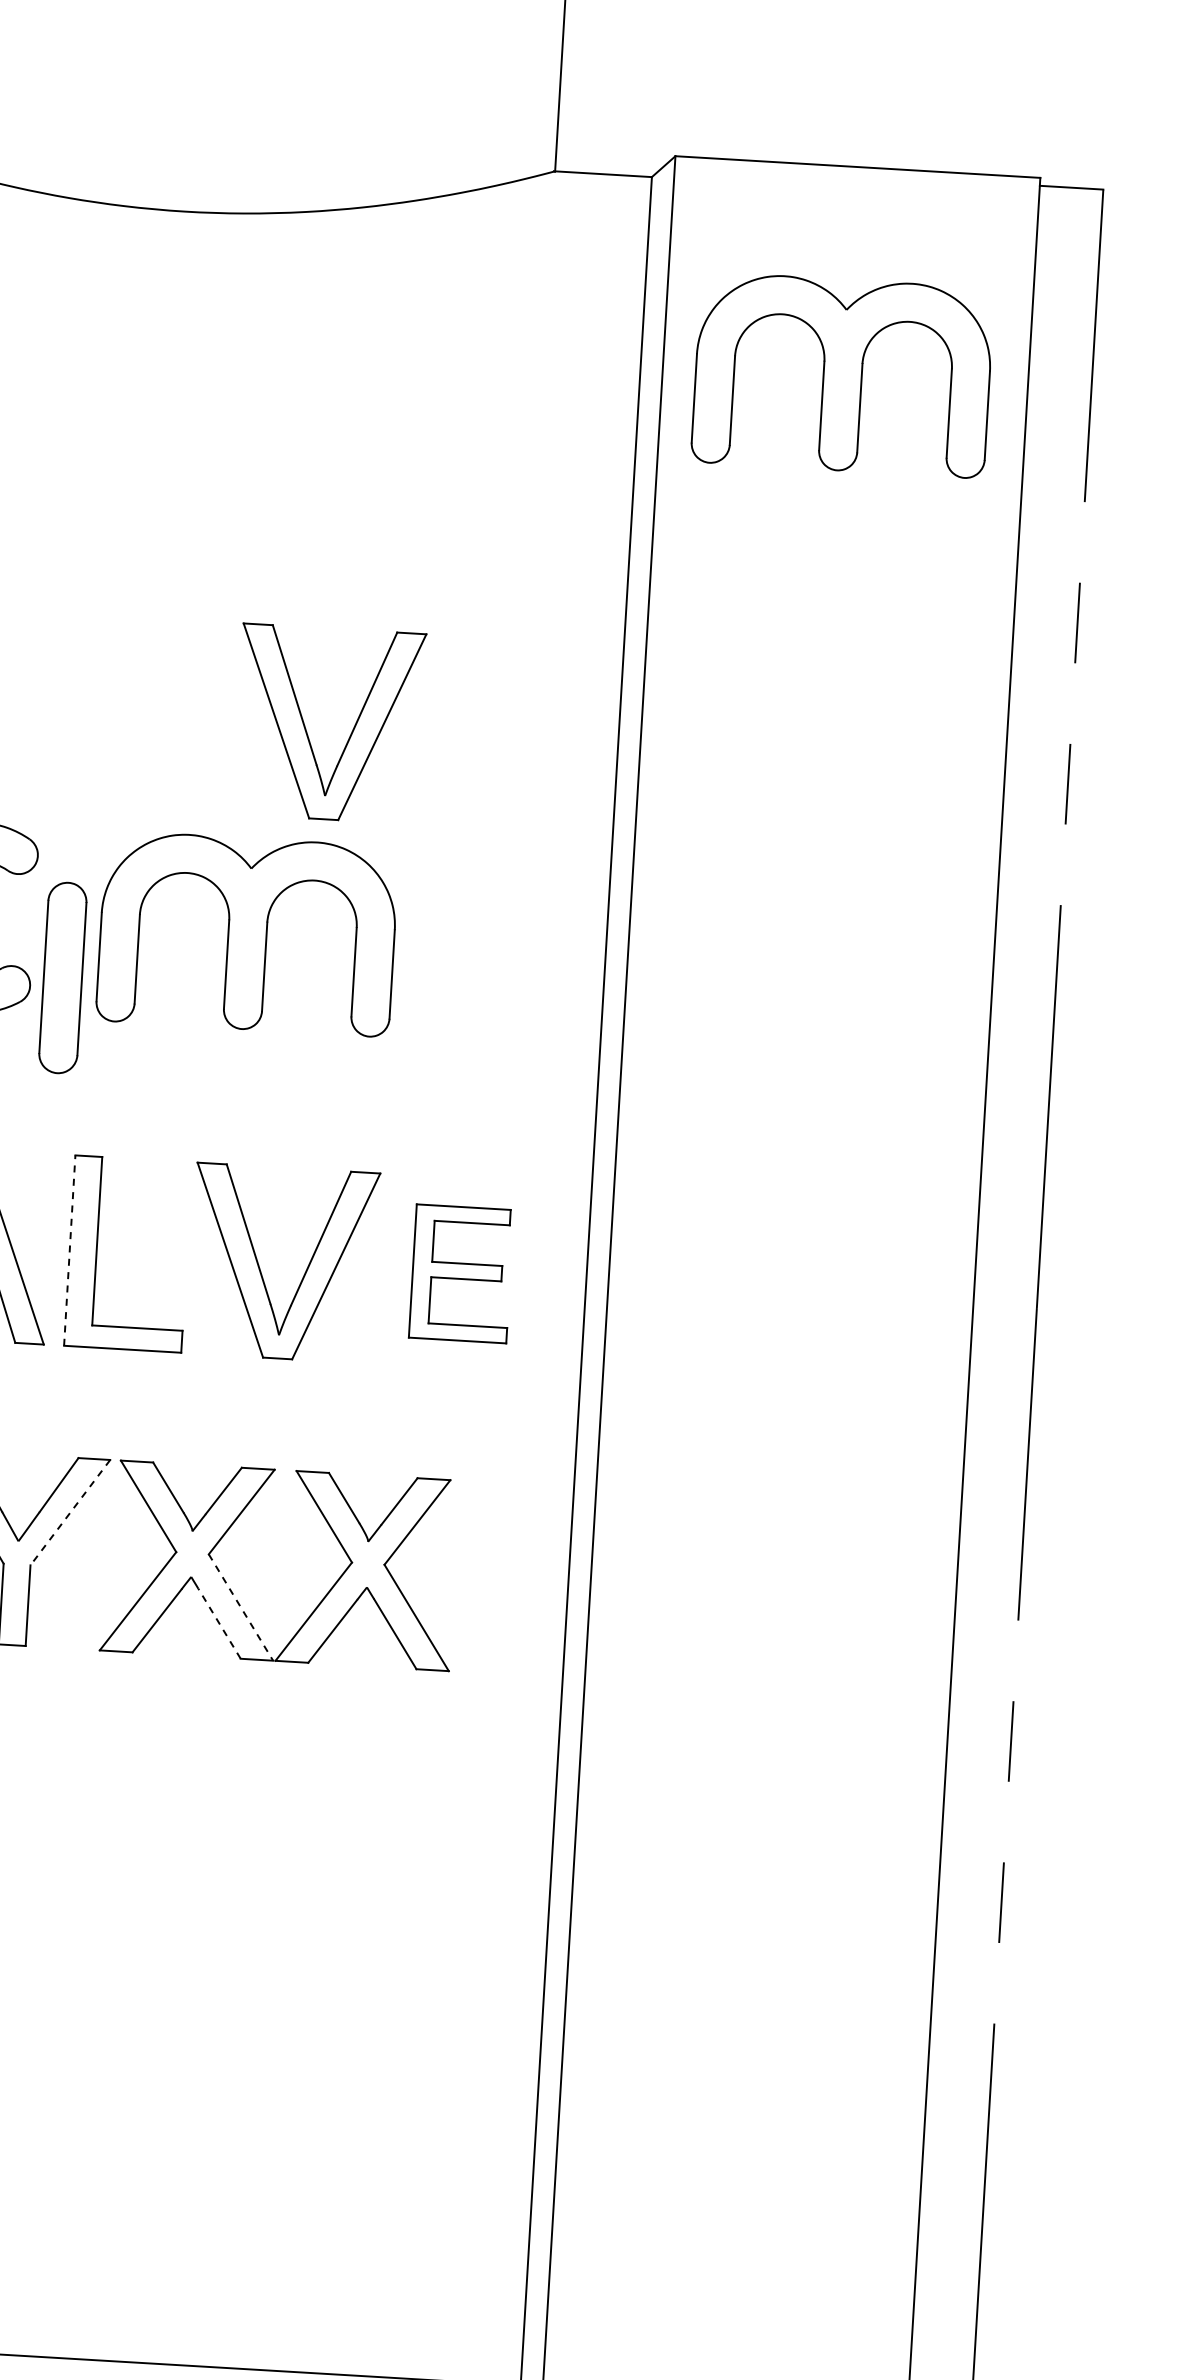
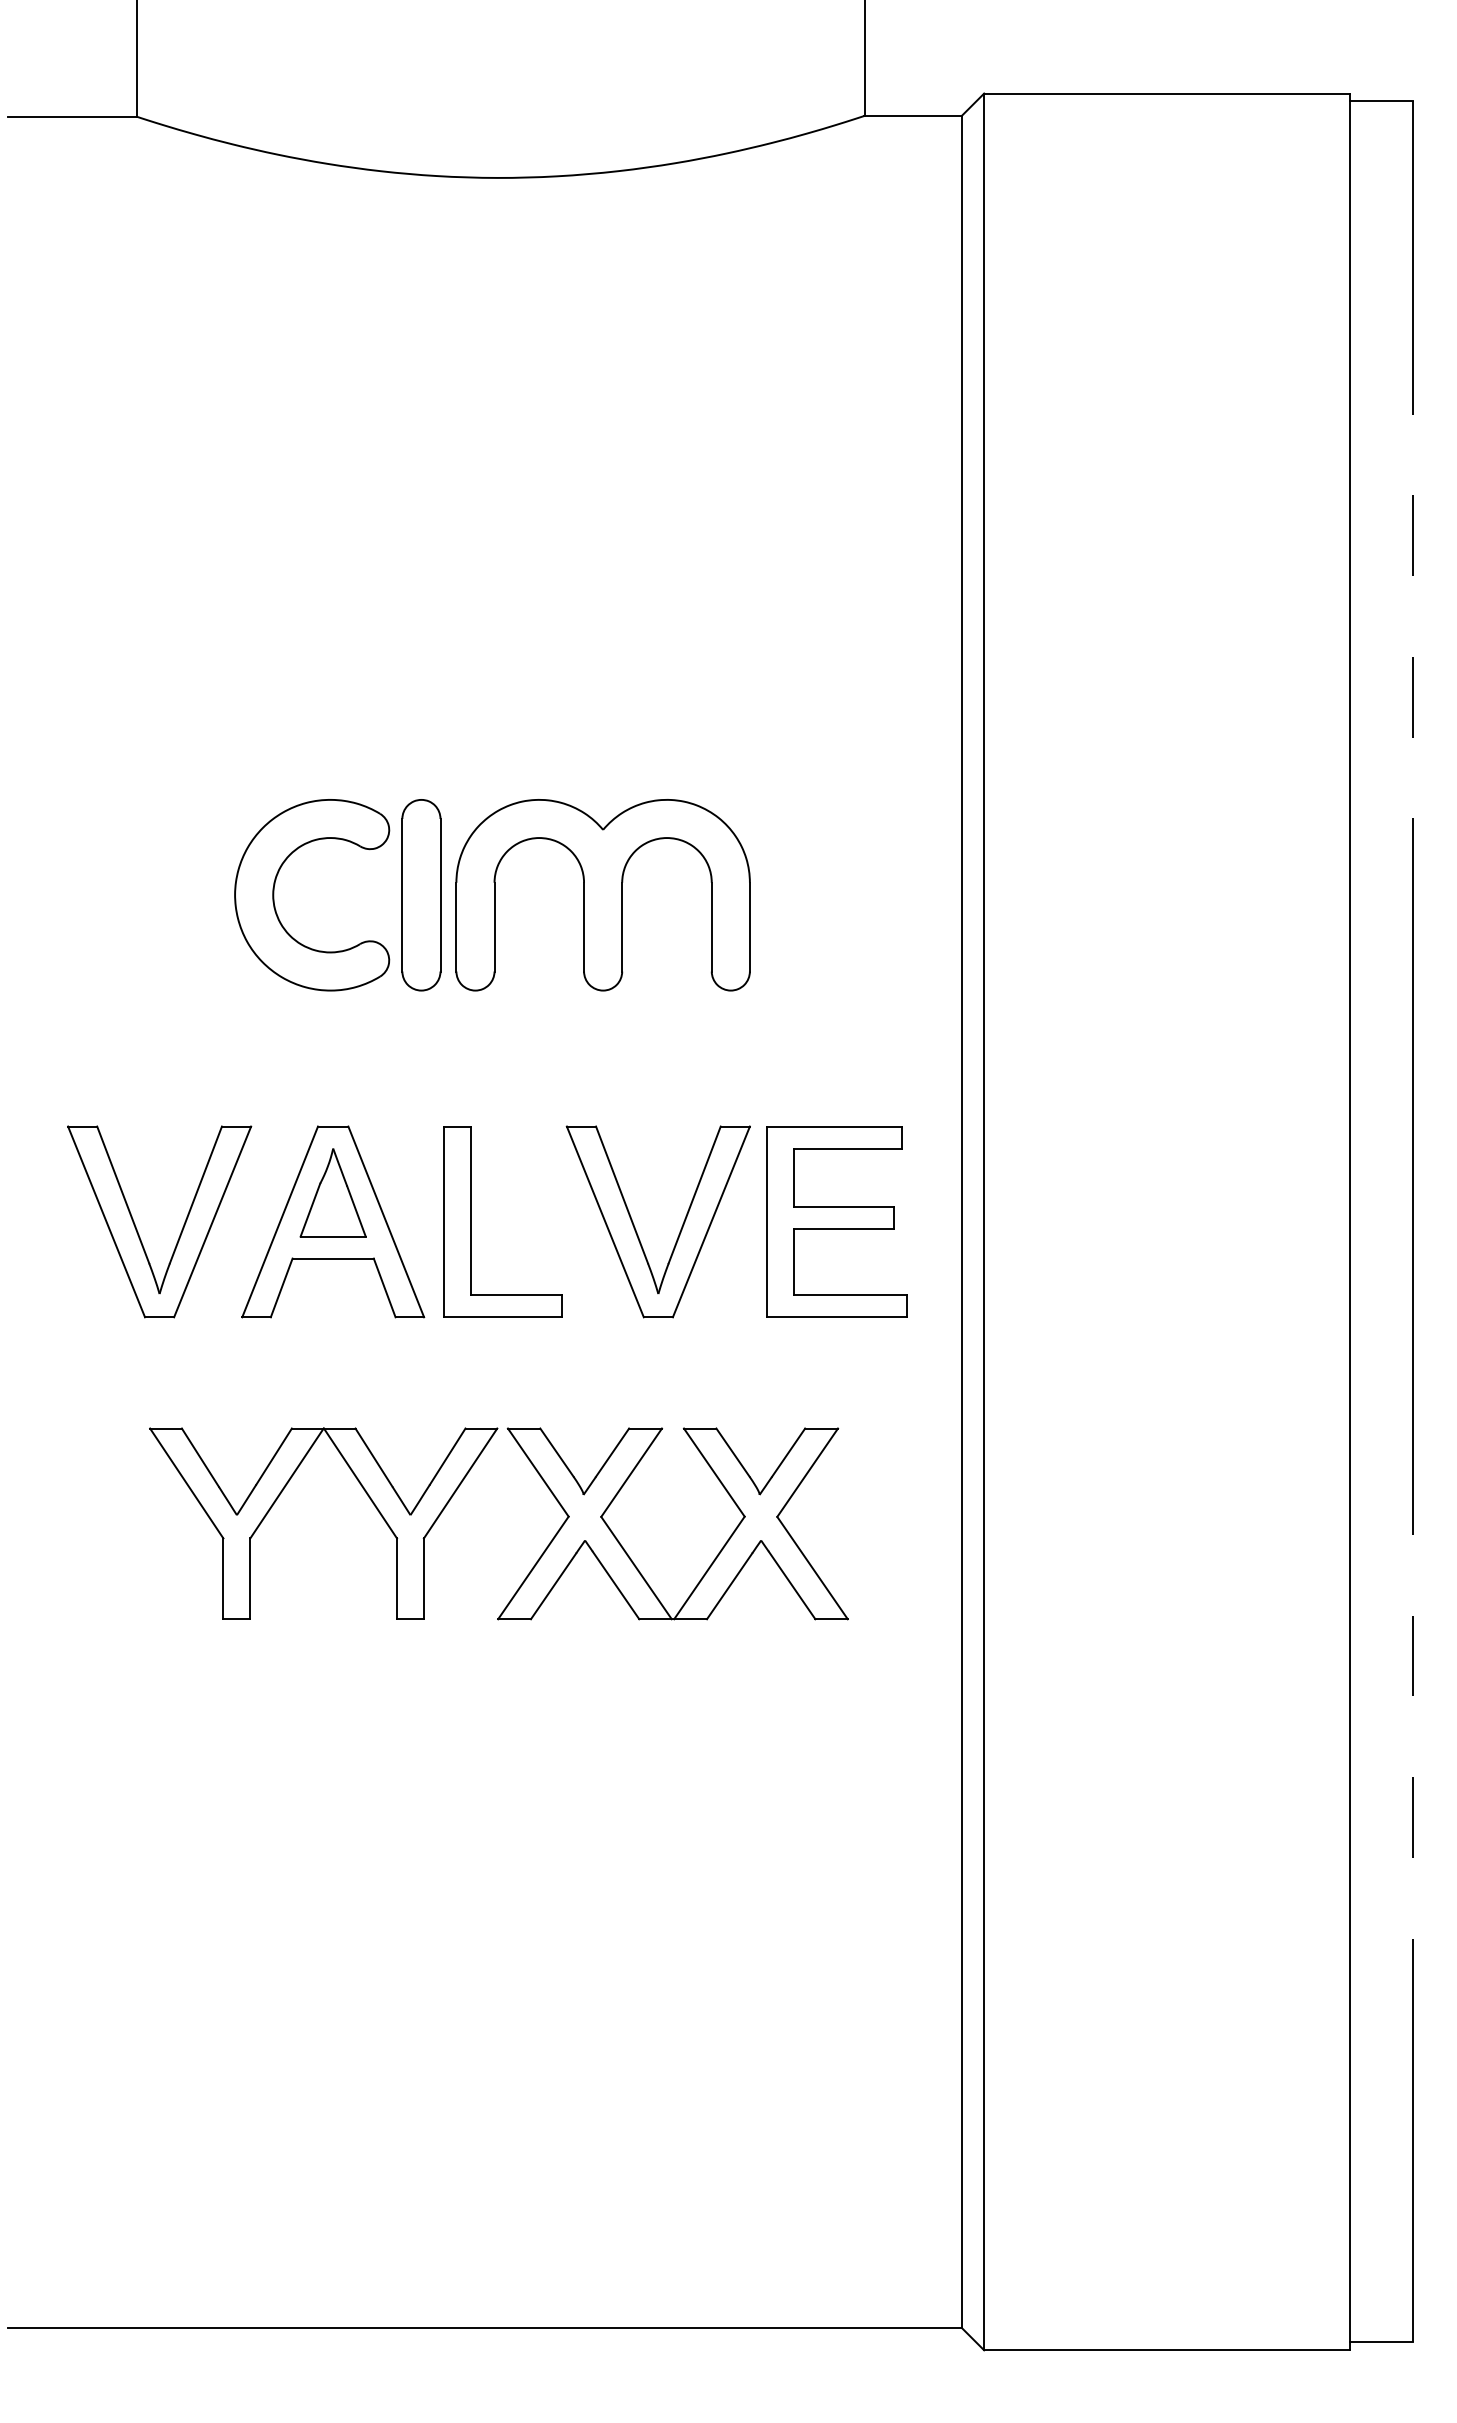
part: (842, 375) -> (1163, 302), removed
part: (307, 730) -> (650, 688), removed
part: (62, 978) -> (421, 895), moved
line: (69, 1250) -> (444, 1221), dashed -> solid
part: (461, 1273) -> (836, 1221), size x1.43
line: (70, 1512) -> (460, 1483), dashed -> solid
line: (240, 1607) -> (636, 1568), dashed -> solid
line: (219, 1623) -> (616, 1585), dashed -> solid

